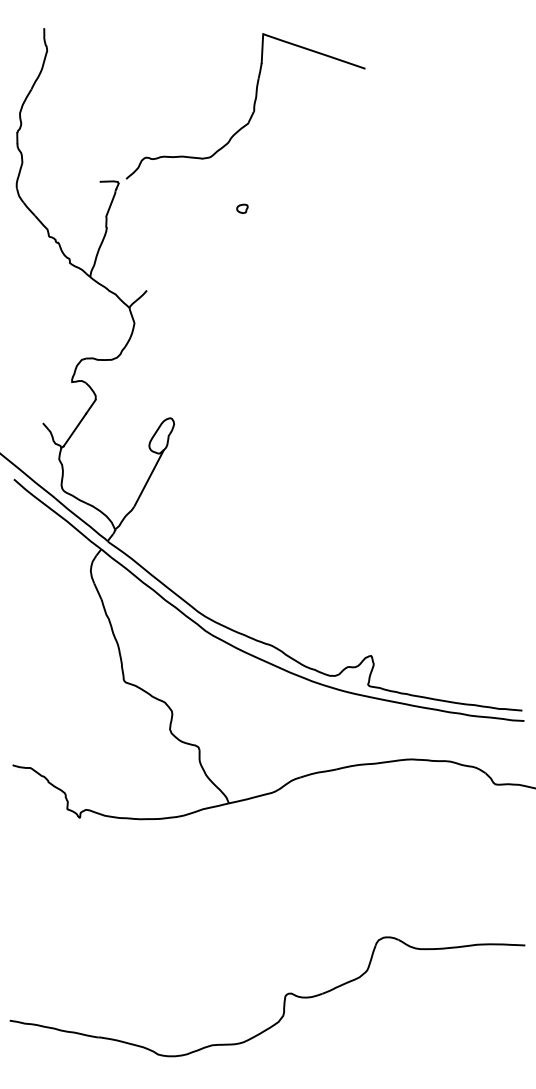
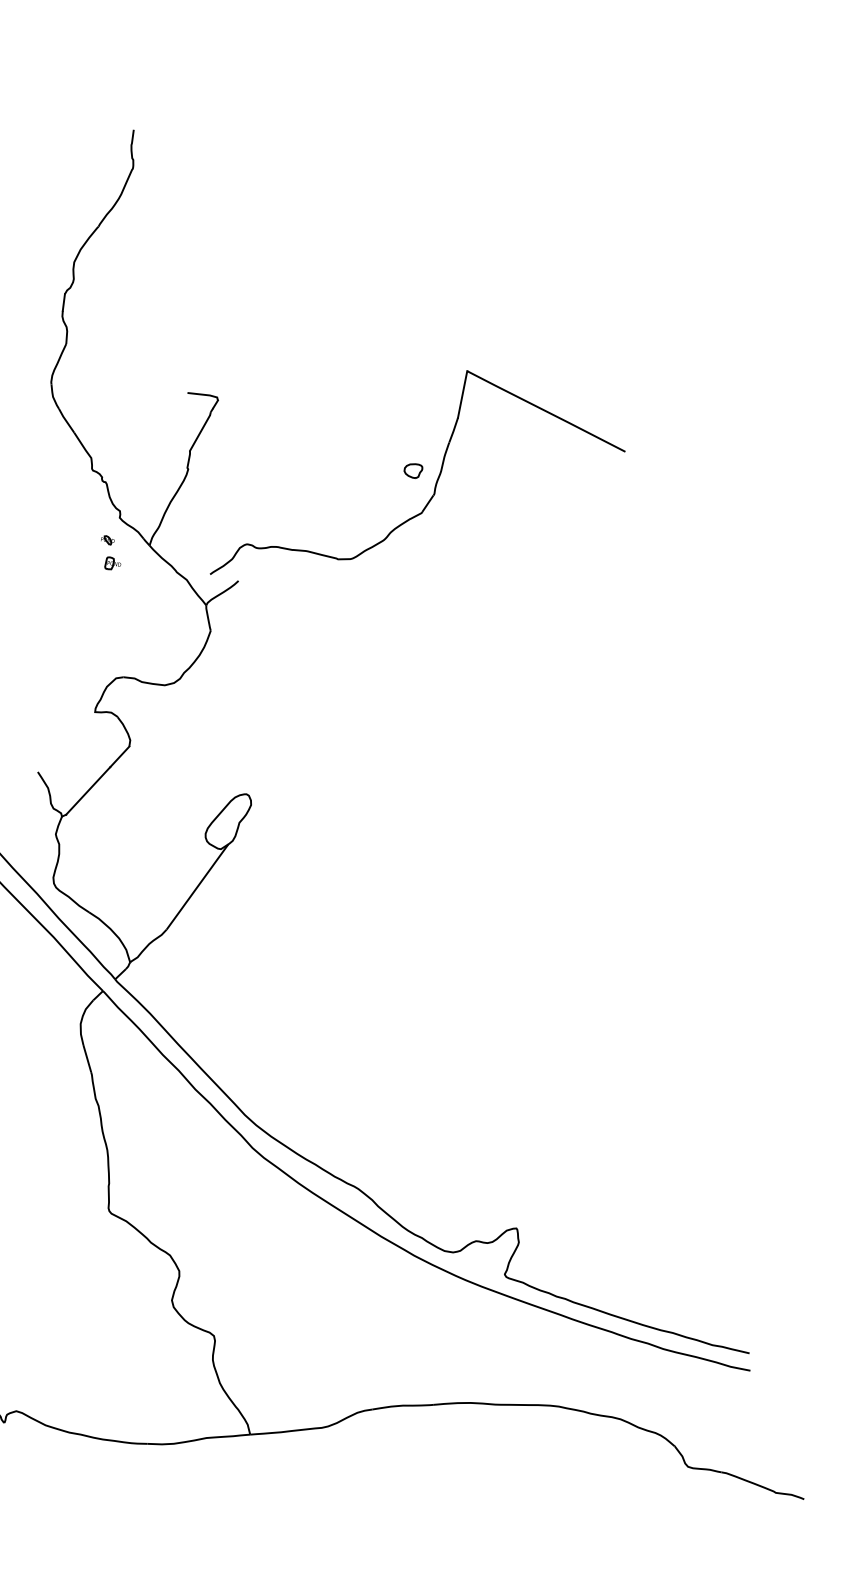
part: (253, 106) -> (434, 486), moved
part: (67, 284) -> (110, 552), added

